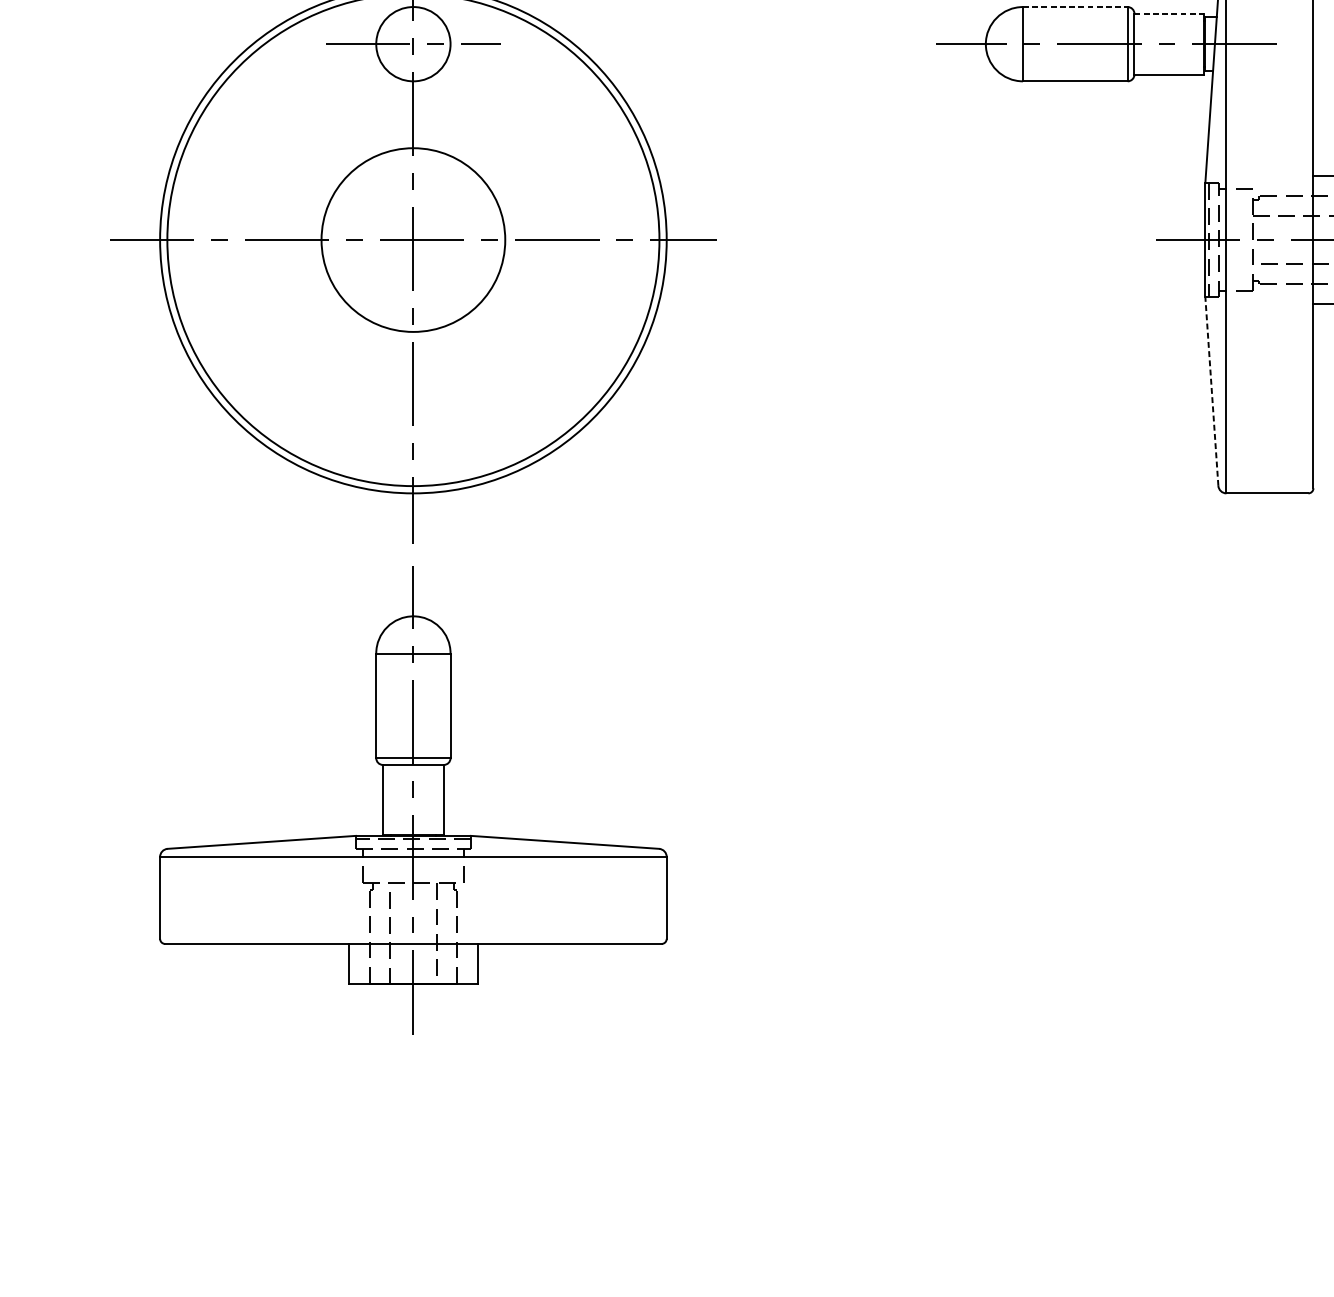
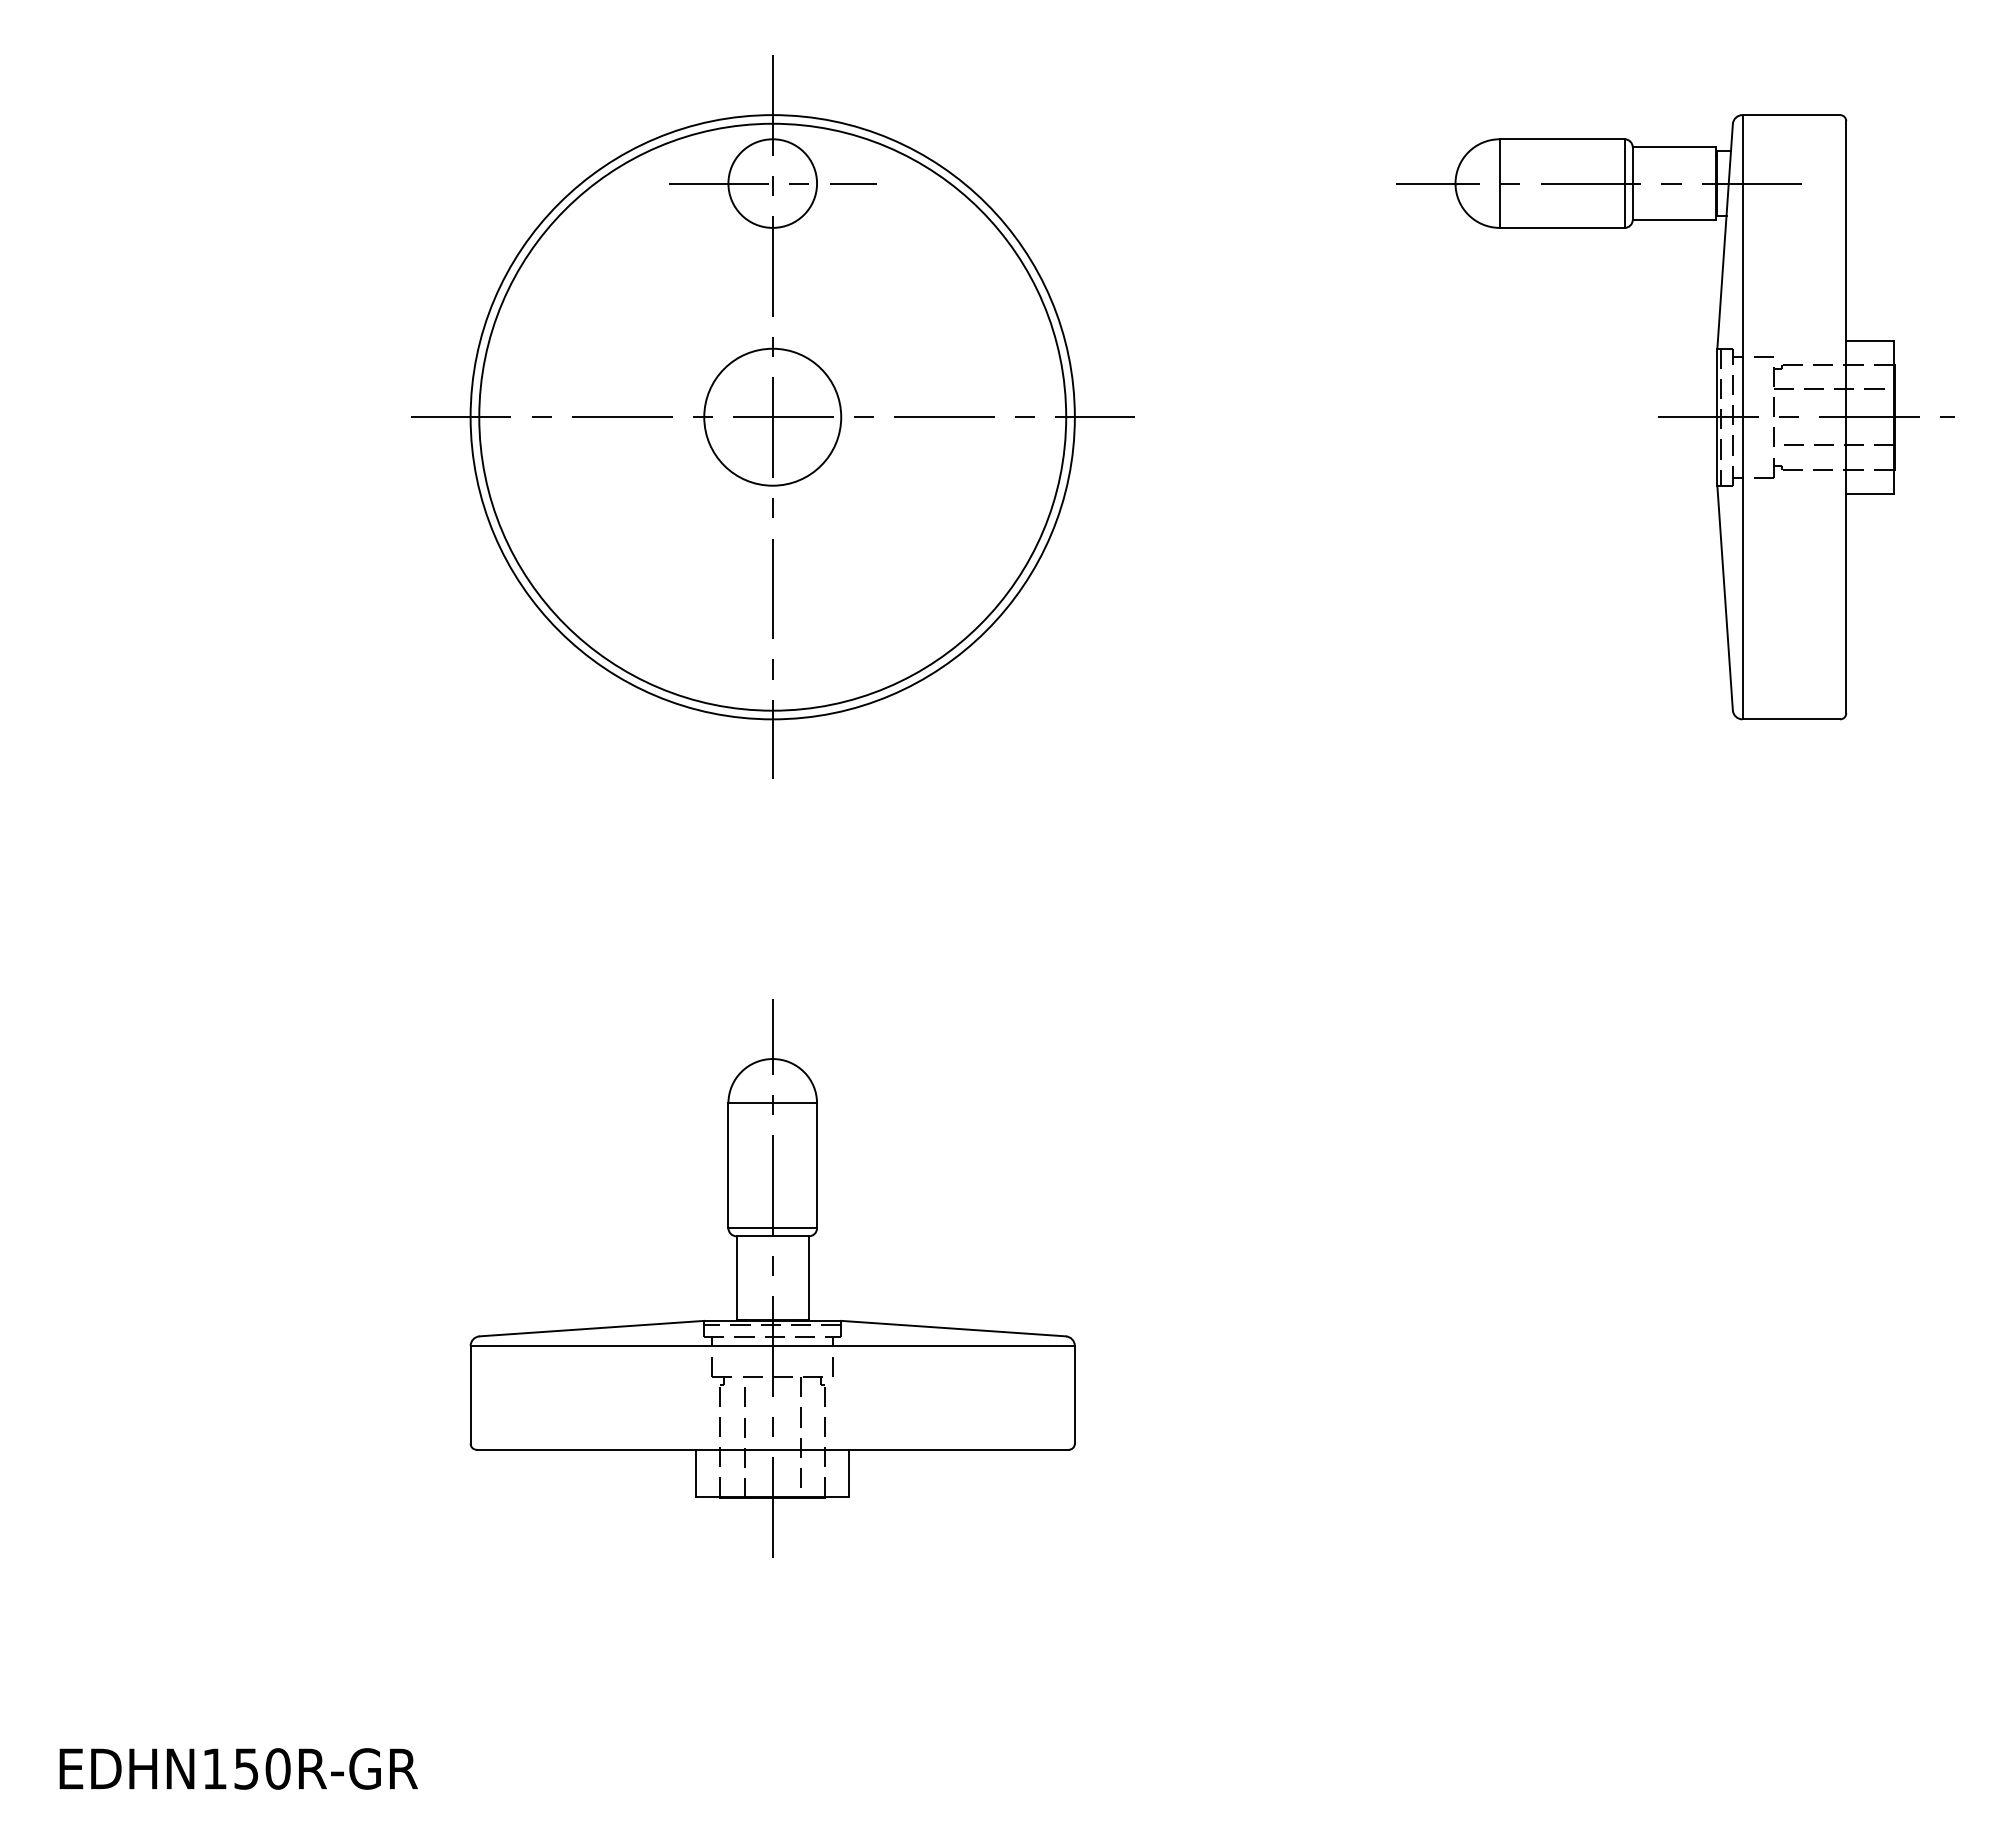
line: (1075, 7) -> (1562, 139), dashed -> solid
line: (1169, 13) -> (1674, 147), dashed -> solid
circle: (413, 239) -> (772, 416), size x0.62
line: (1212, 392) -> (1725, 598), dashed -> solid
part: (413, 800) -> (772, 1278), moved

